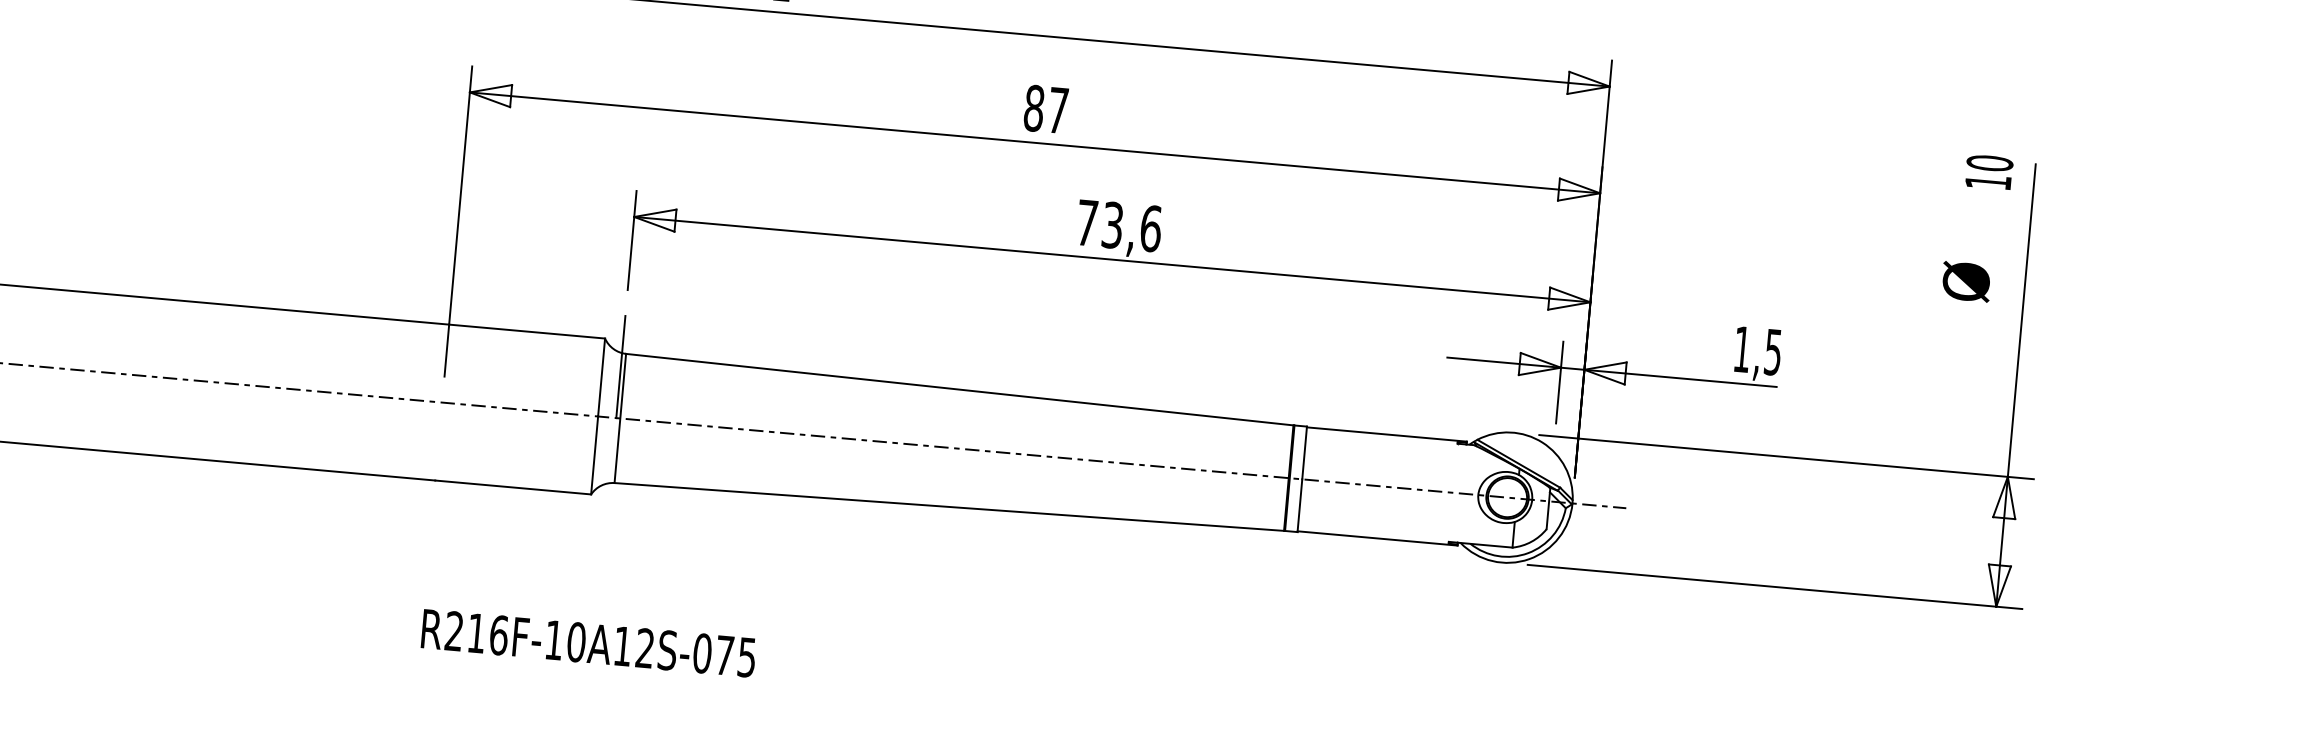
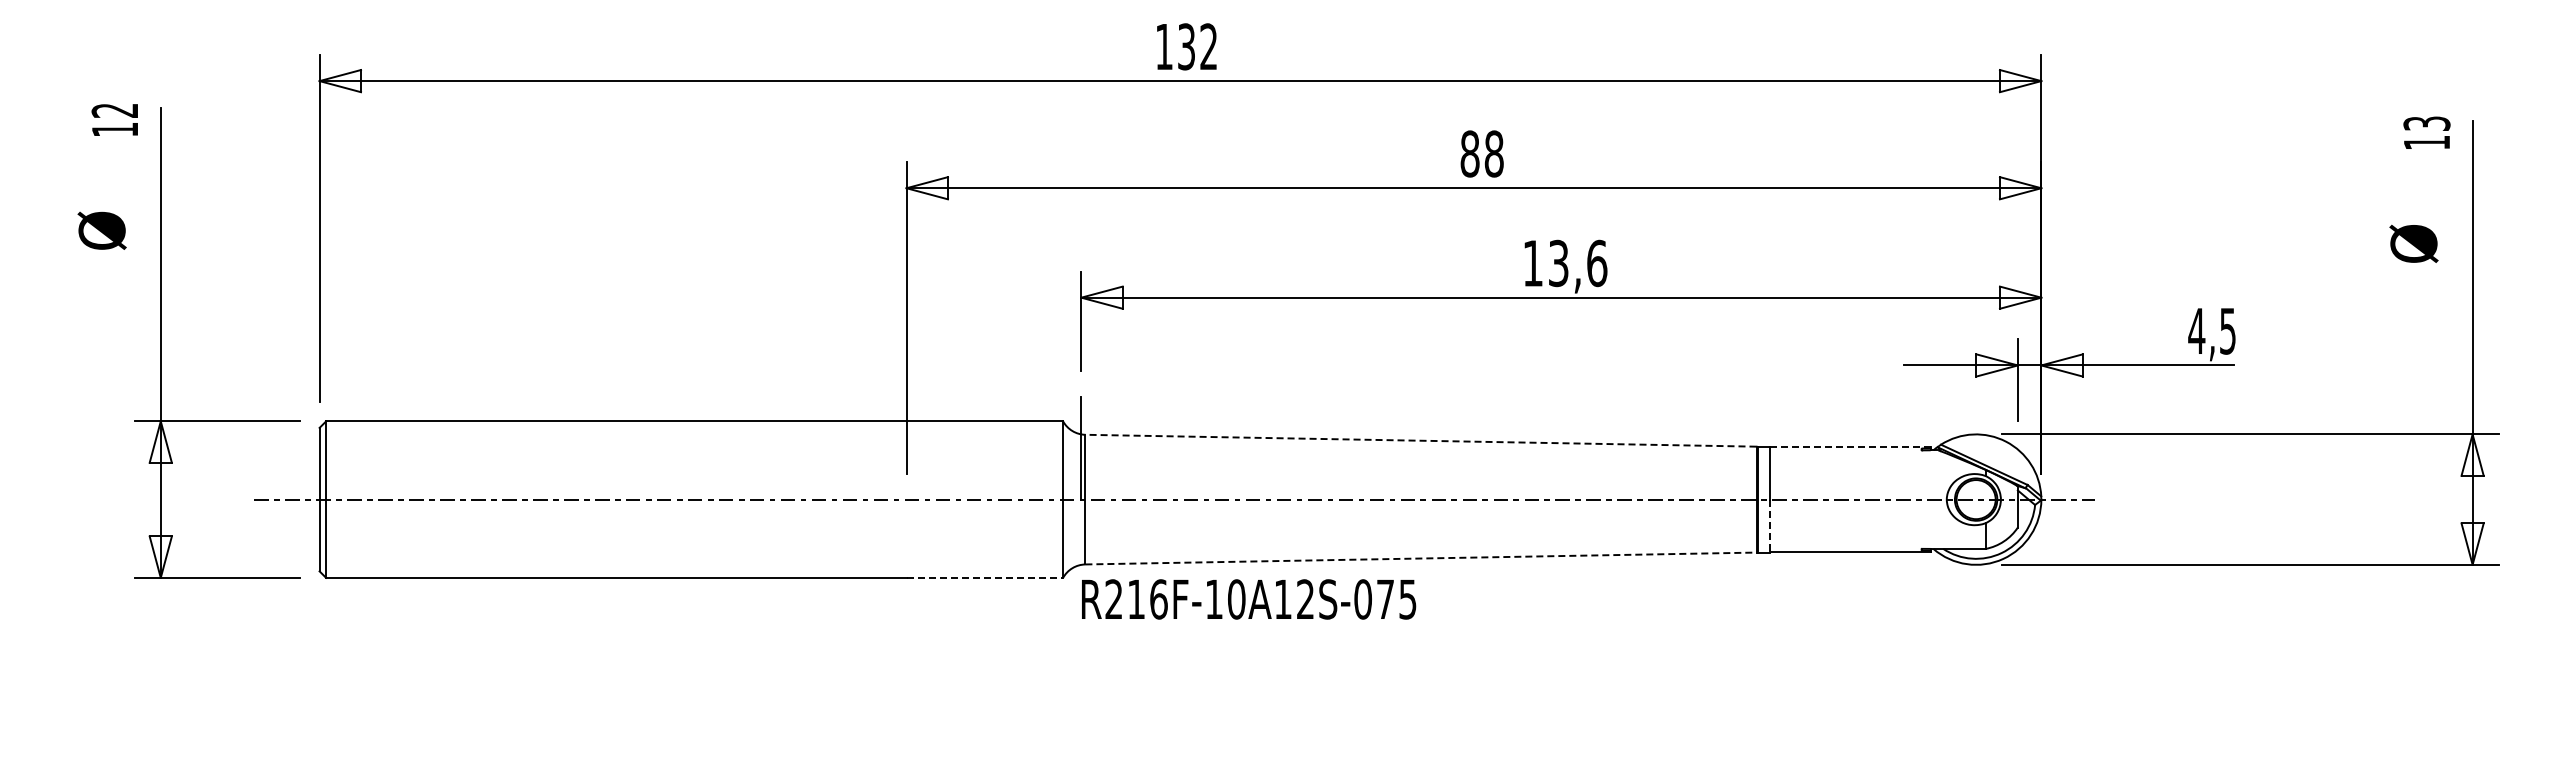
text: (1057, 109) -> (1493, 153), 87 -> 88
text: (1989, 163) -> (2426, 123), 10 -> 13
text: (1086, 223) -> (1532, 263), 73,6 -> 13,6
text: (1742, 348) -> (2196, 330), 1,5 -> 4,5
line: (959, 389) -> (1420, 440), solid -> dashed
line: (1386, 434) -> (1849, 447), solid -> dashed
line: (513, 487) -> (985, 577), solid -> dashed
line: (948, 506) -> (1420, 558), solid -> dashed
line: (1300, 506) -> (1770, 526), solid -> dashed
text: (589, 643) -> (1249, 599), moved

